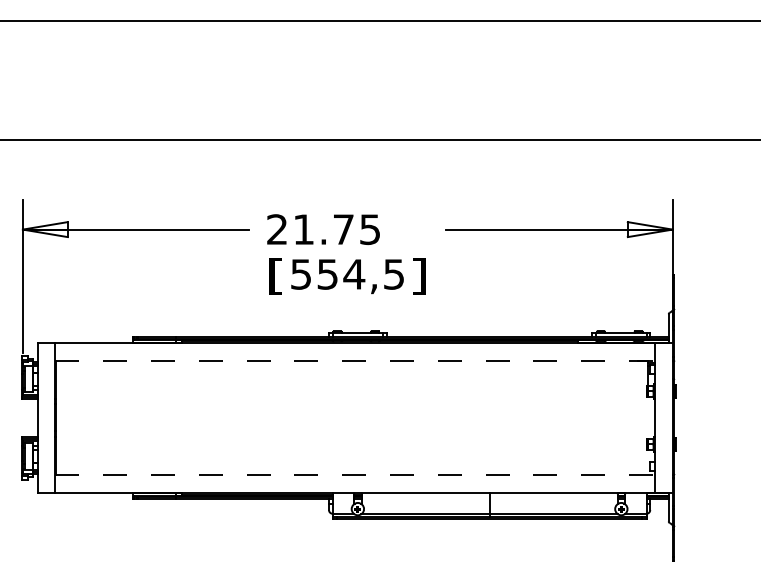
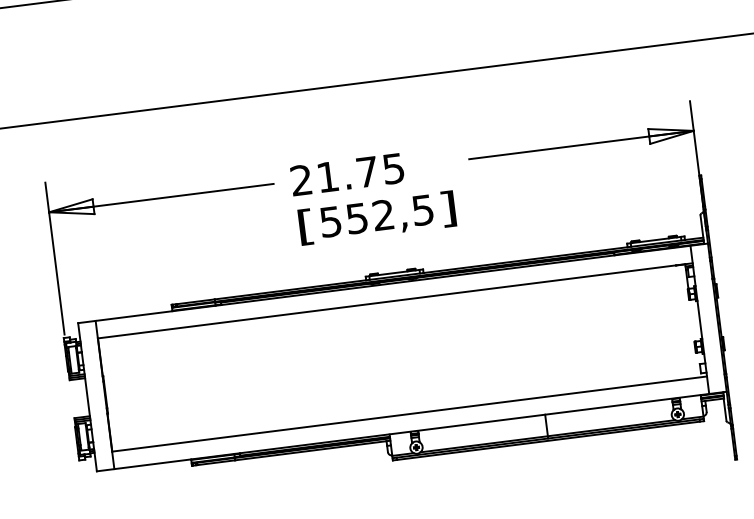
text: (354, 274) -> (383, 215), 554,5 -> 552,5
line: (355, 360) -> (395, 300), dashed -> solid
line: (355, 474) -> (409, 413), dashed -> solid

